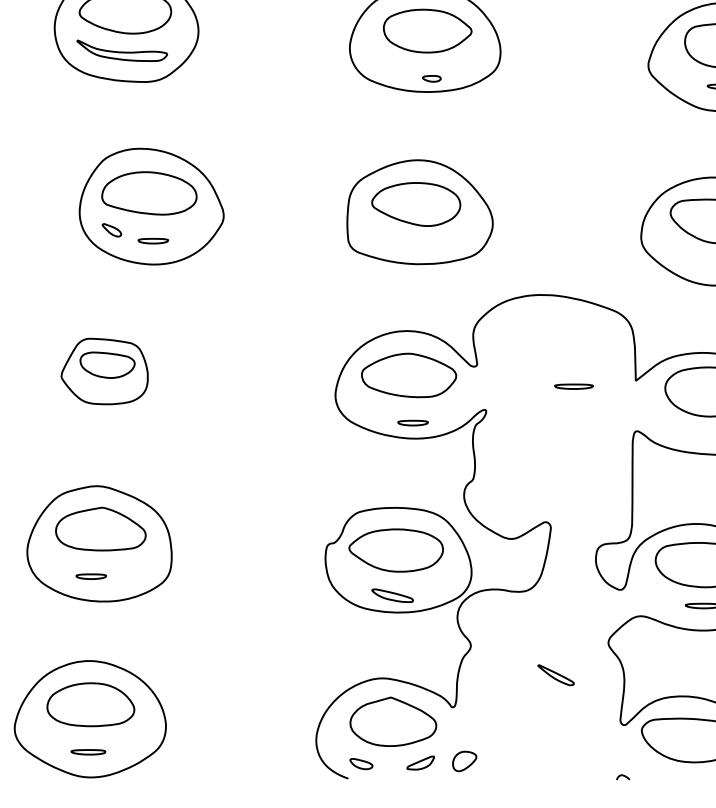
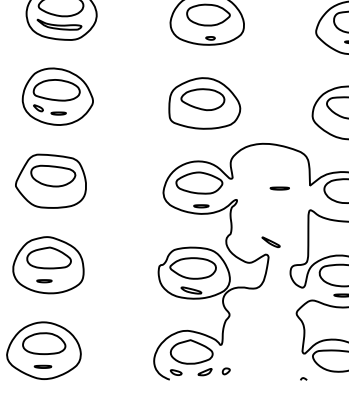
part: (150, 206) -> (57, 96), moved
part: (103, 370) -> (50, 180), size x1.67
part: (554, 675) -> (270, 242), moved
part: (462, 761) -> (225, 371), size x0.62

